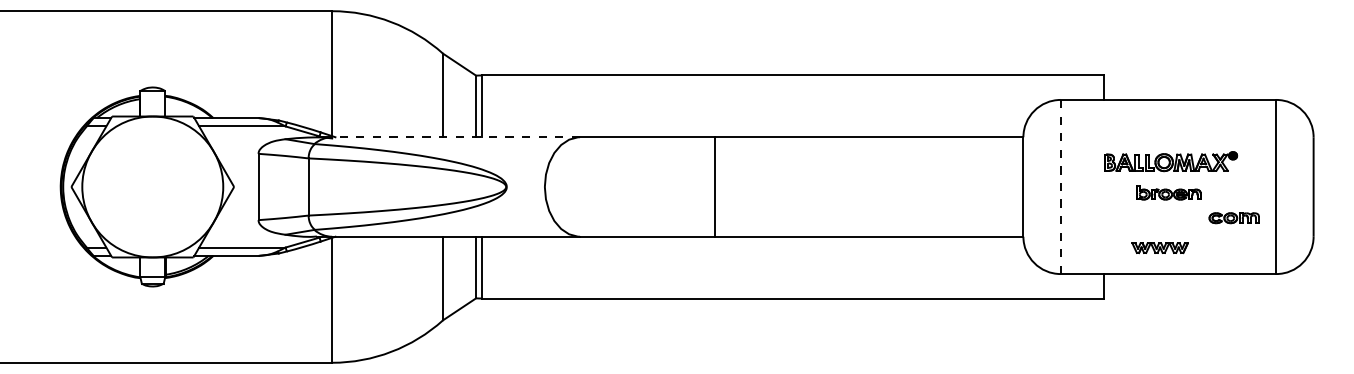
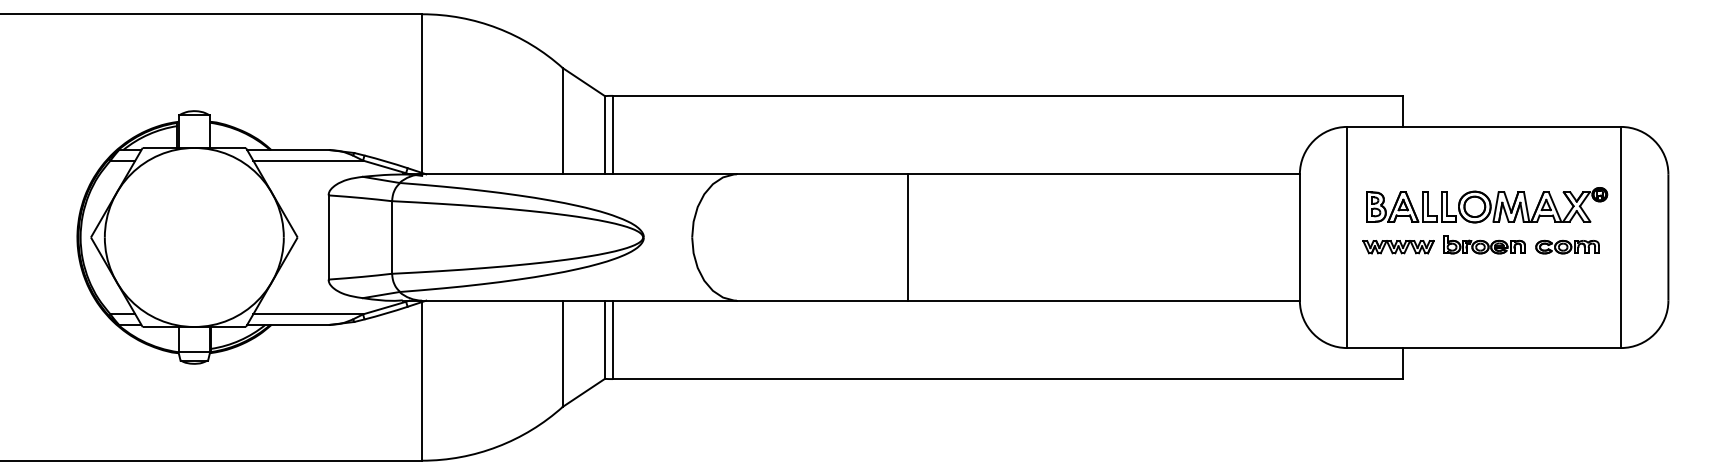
line: (455, 137) -> (578, 174), dashed -> solid
part: (1171, 161) -> (1487, 205), size x1.43
line: (1060, 187) -> (1347, 237), dashed -> solid
part: (1234, 217) -> (1567, 246), moved
part: (1160, 248) -> (1398, 247), moved

